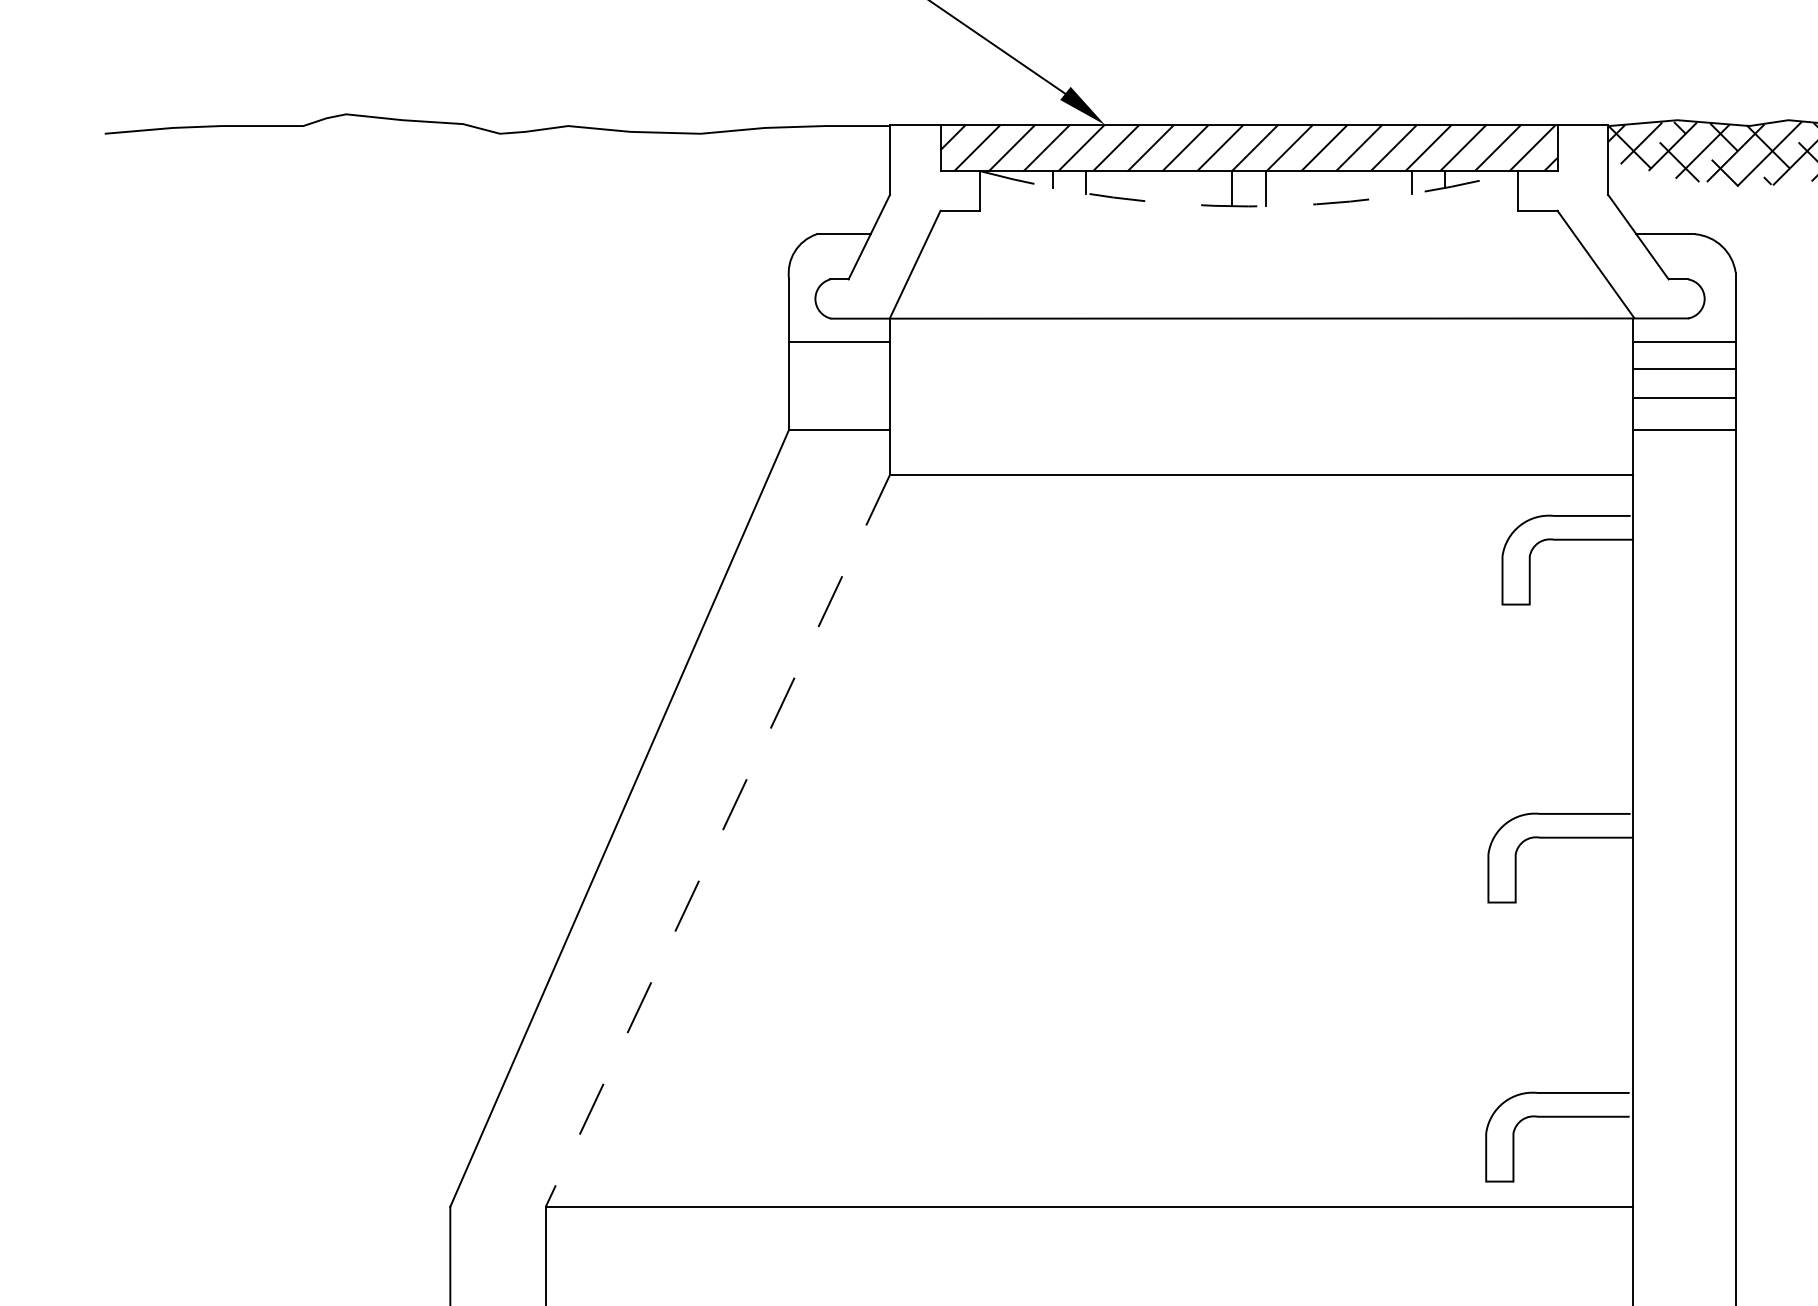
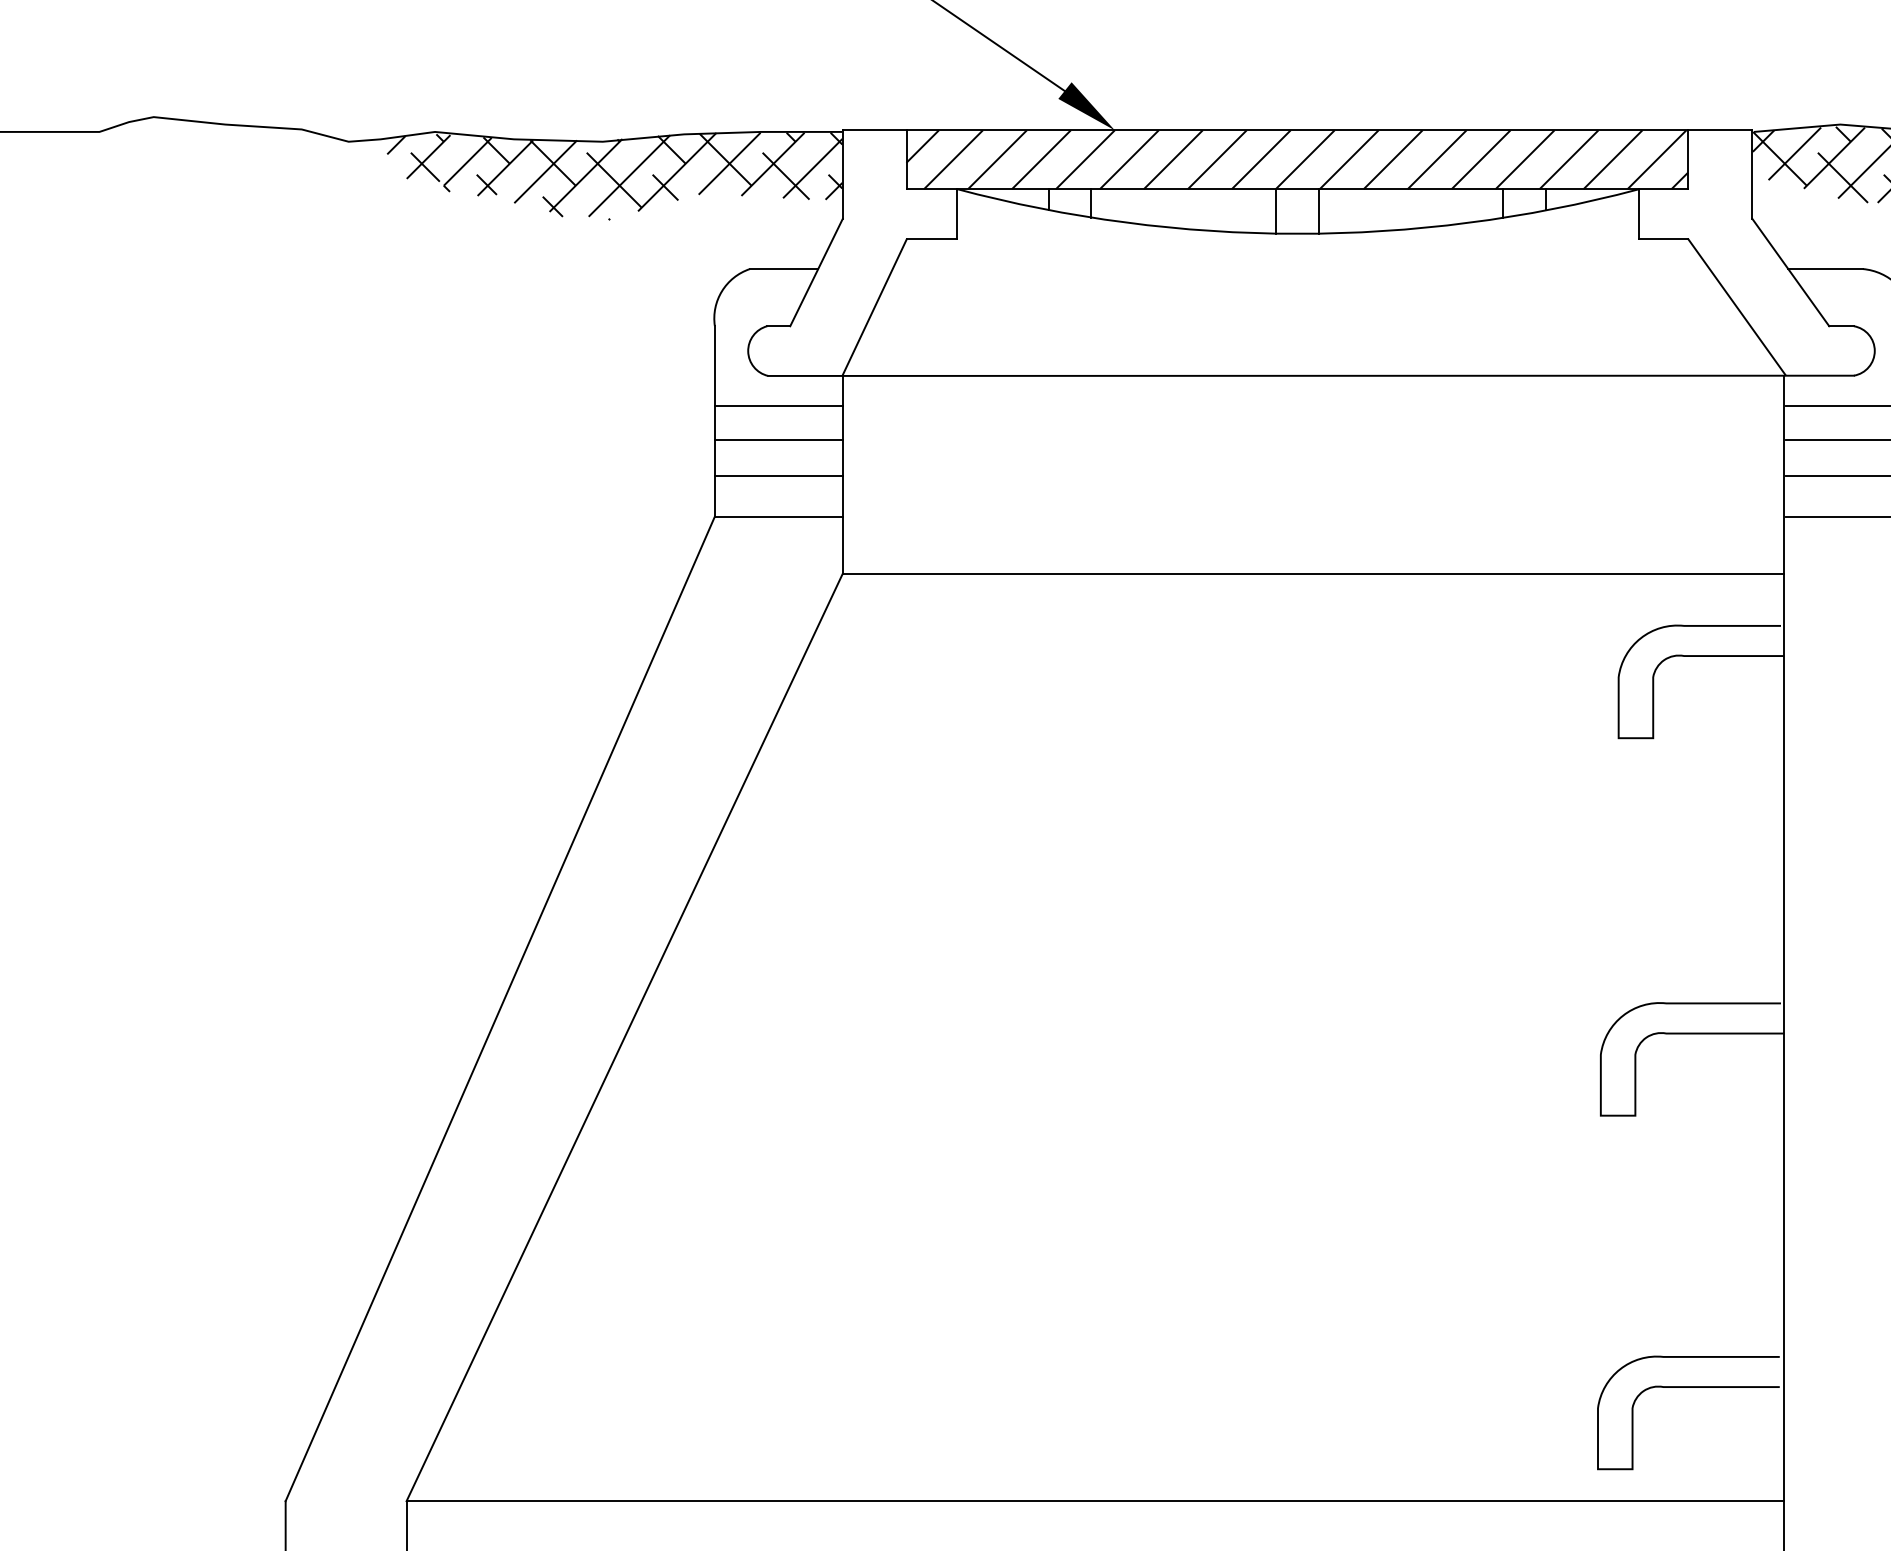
hatch: (709, 160) -> (614, 175), added
line: (1248, 206) -> (1296, 233), dashed -> solid
line: (839, 369) -> (778, 440), added
line: (839, 397) -> (778, 475), added
line: (717, 840) -> (624, 1037), dashed -> solid

